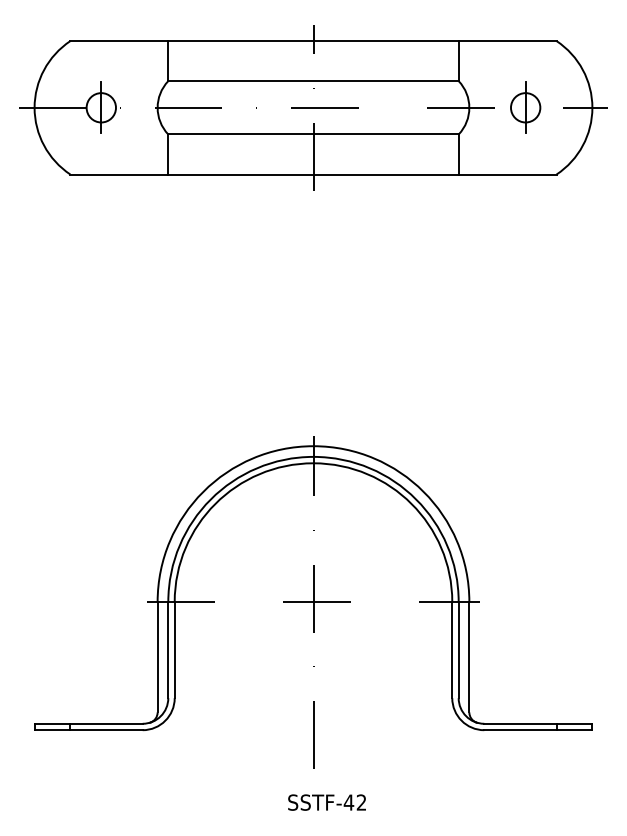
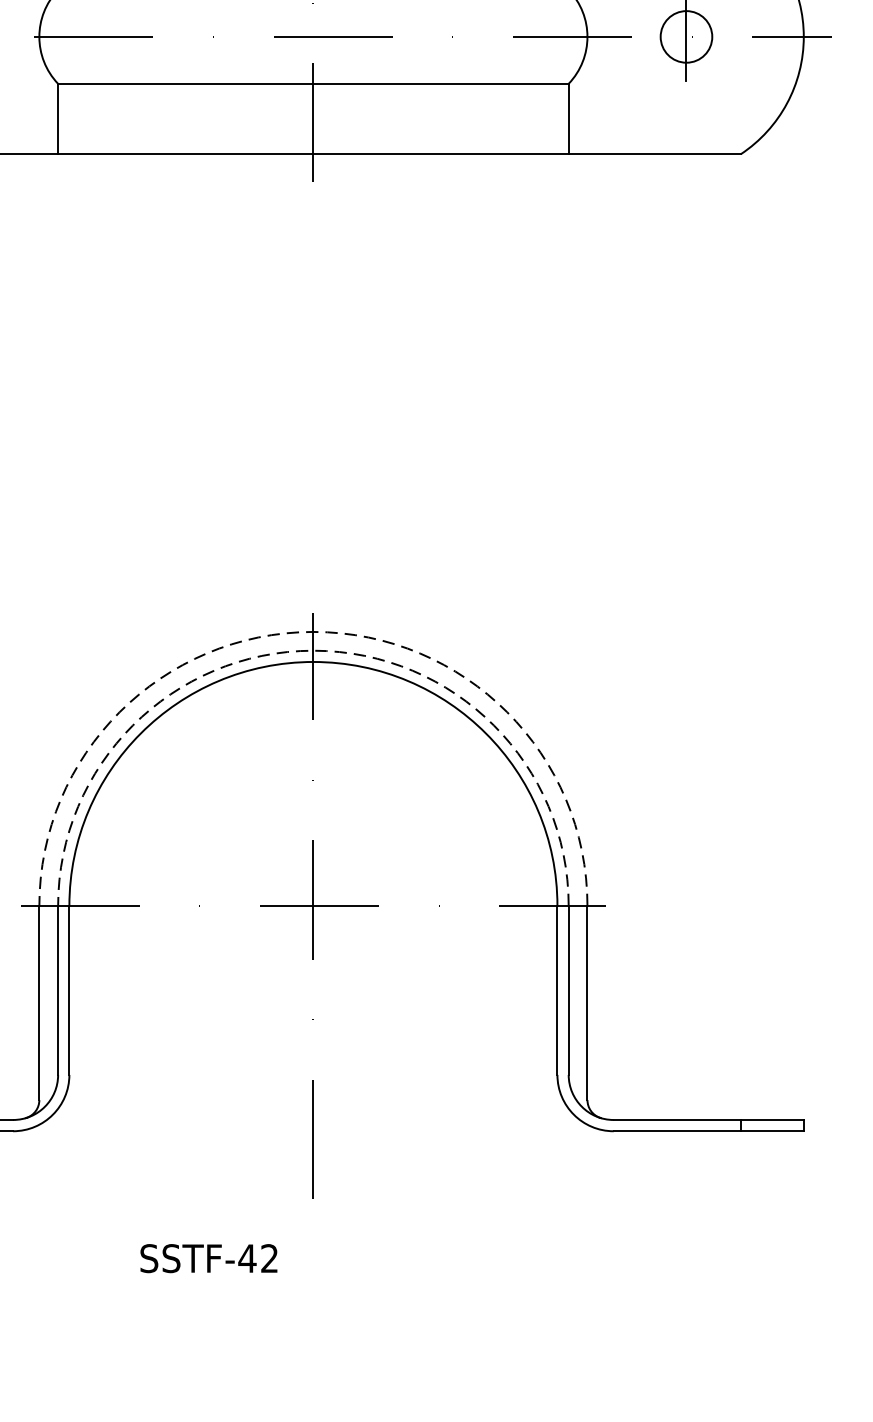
arc: (313, 446) -> (313, 632), solid -> dashed
arc: (313, 456) -> (313, 650), solid -> dashed
text: (326, 802) -> (207, 1258), moved

